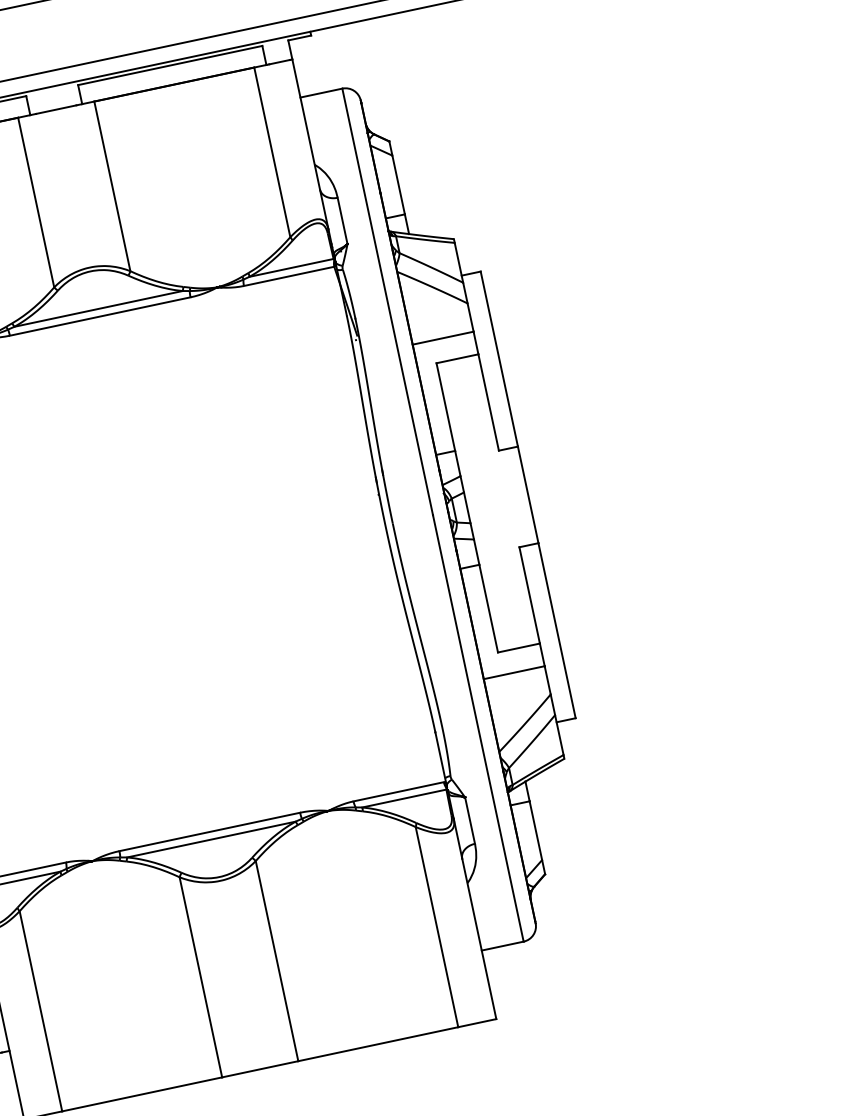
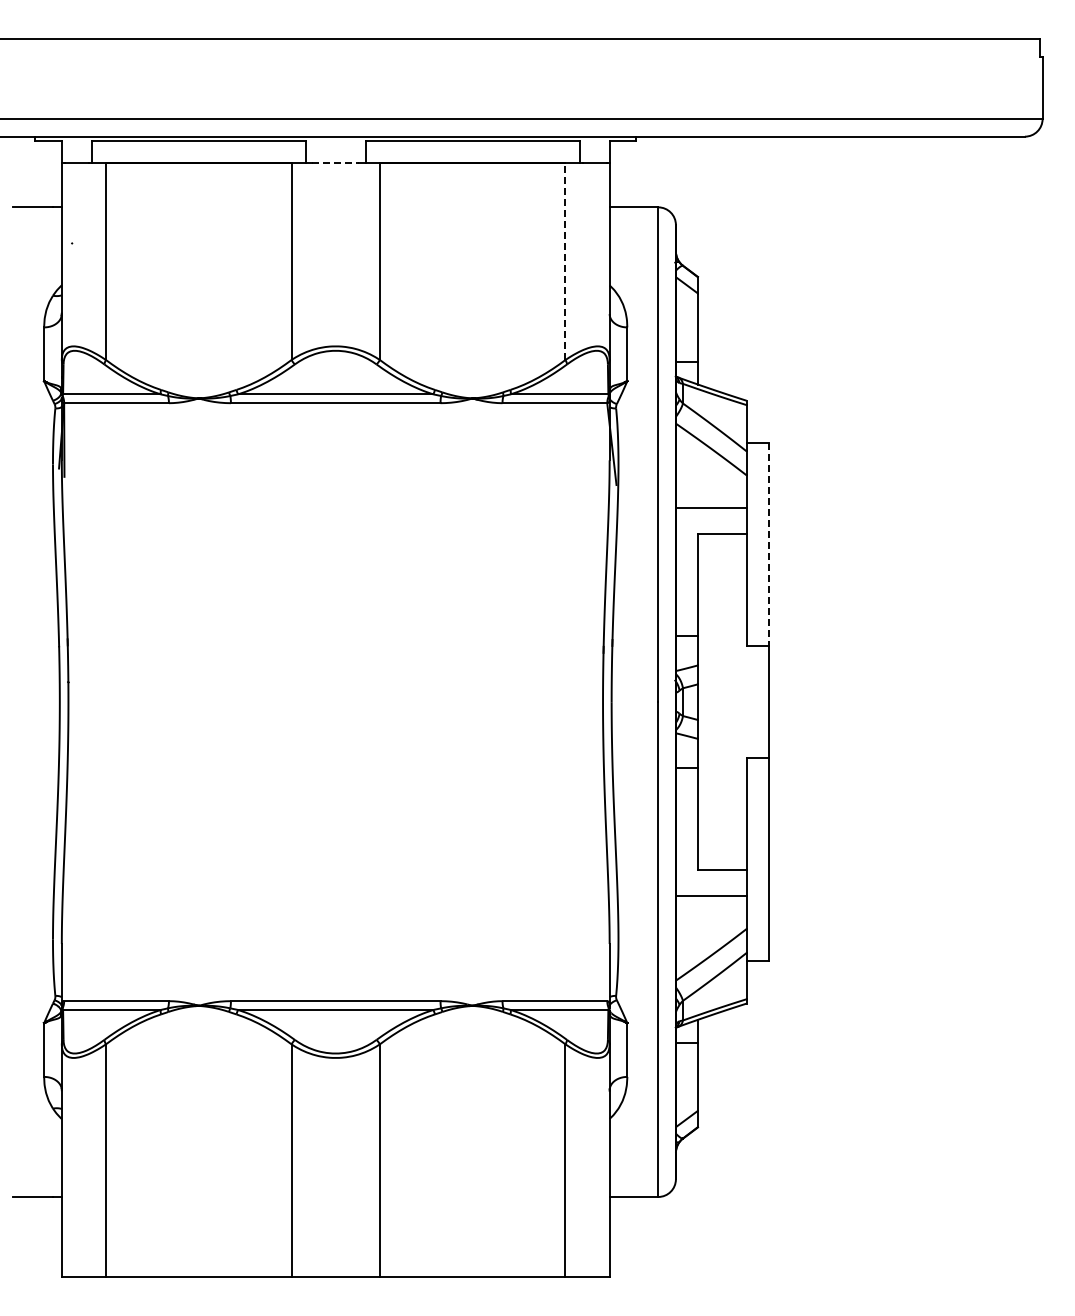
line: (56, 109) -> (336, 163), solid -> dashed
line: (272, 152) -> (565, 261), solid -> dashed
line: (499, 359) -> (768, 544), solid -> dashed

